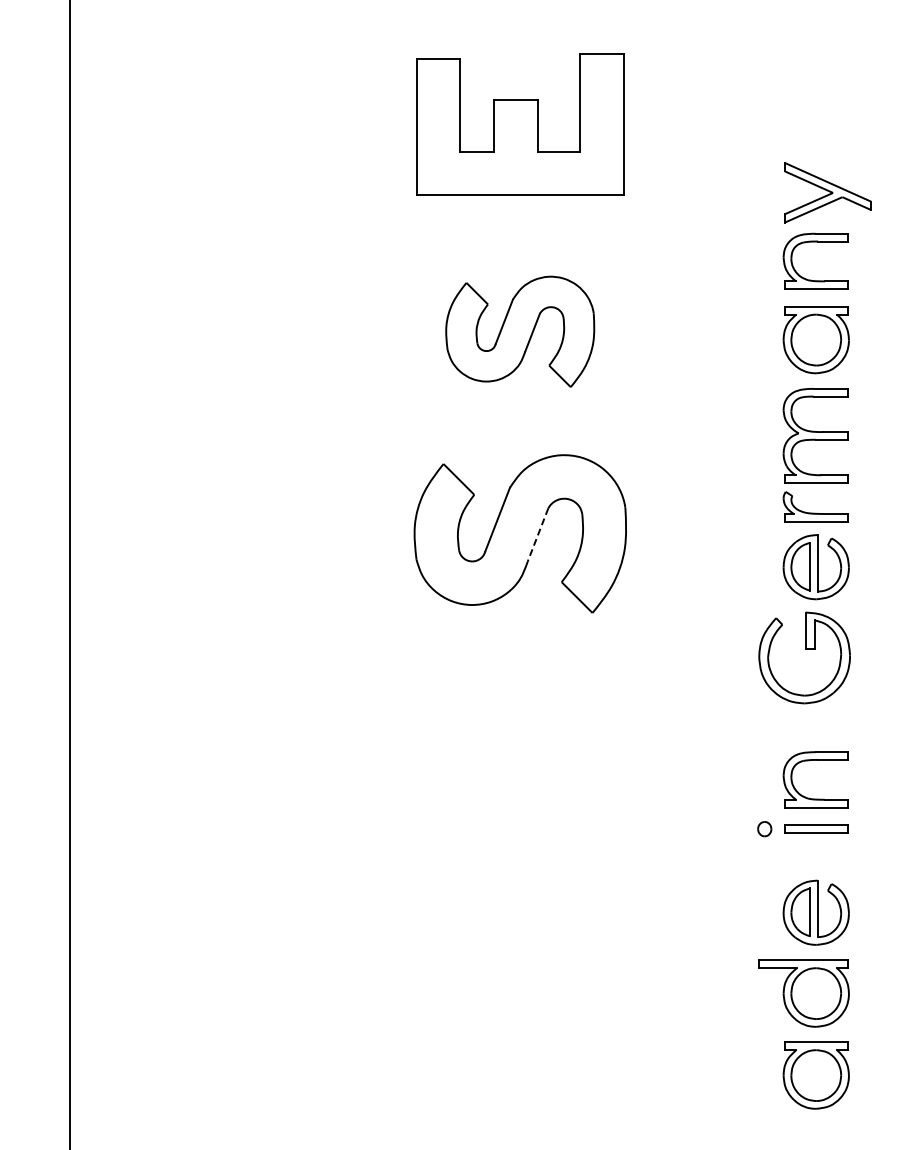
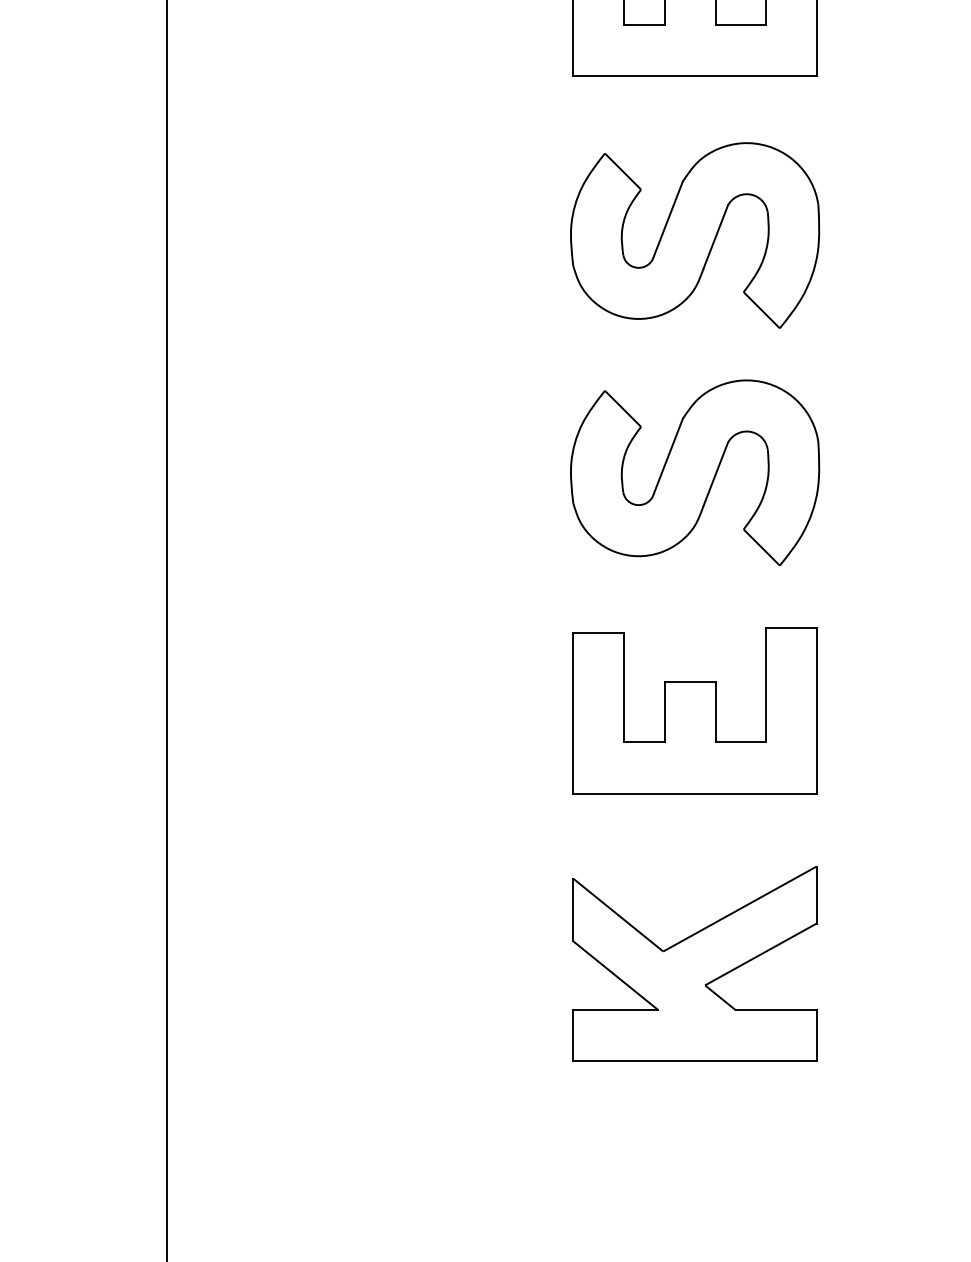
part: (519, 331) -> (694, 235), size x1.43
line: (537, 535) -> (715, 474), dashed -> solid
part: (520, 736) -> (695, 710), added
part: (520, 951) -> (695, 962), added

